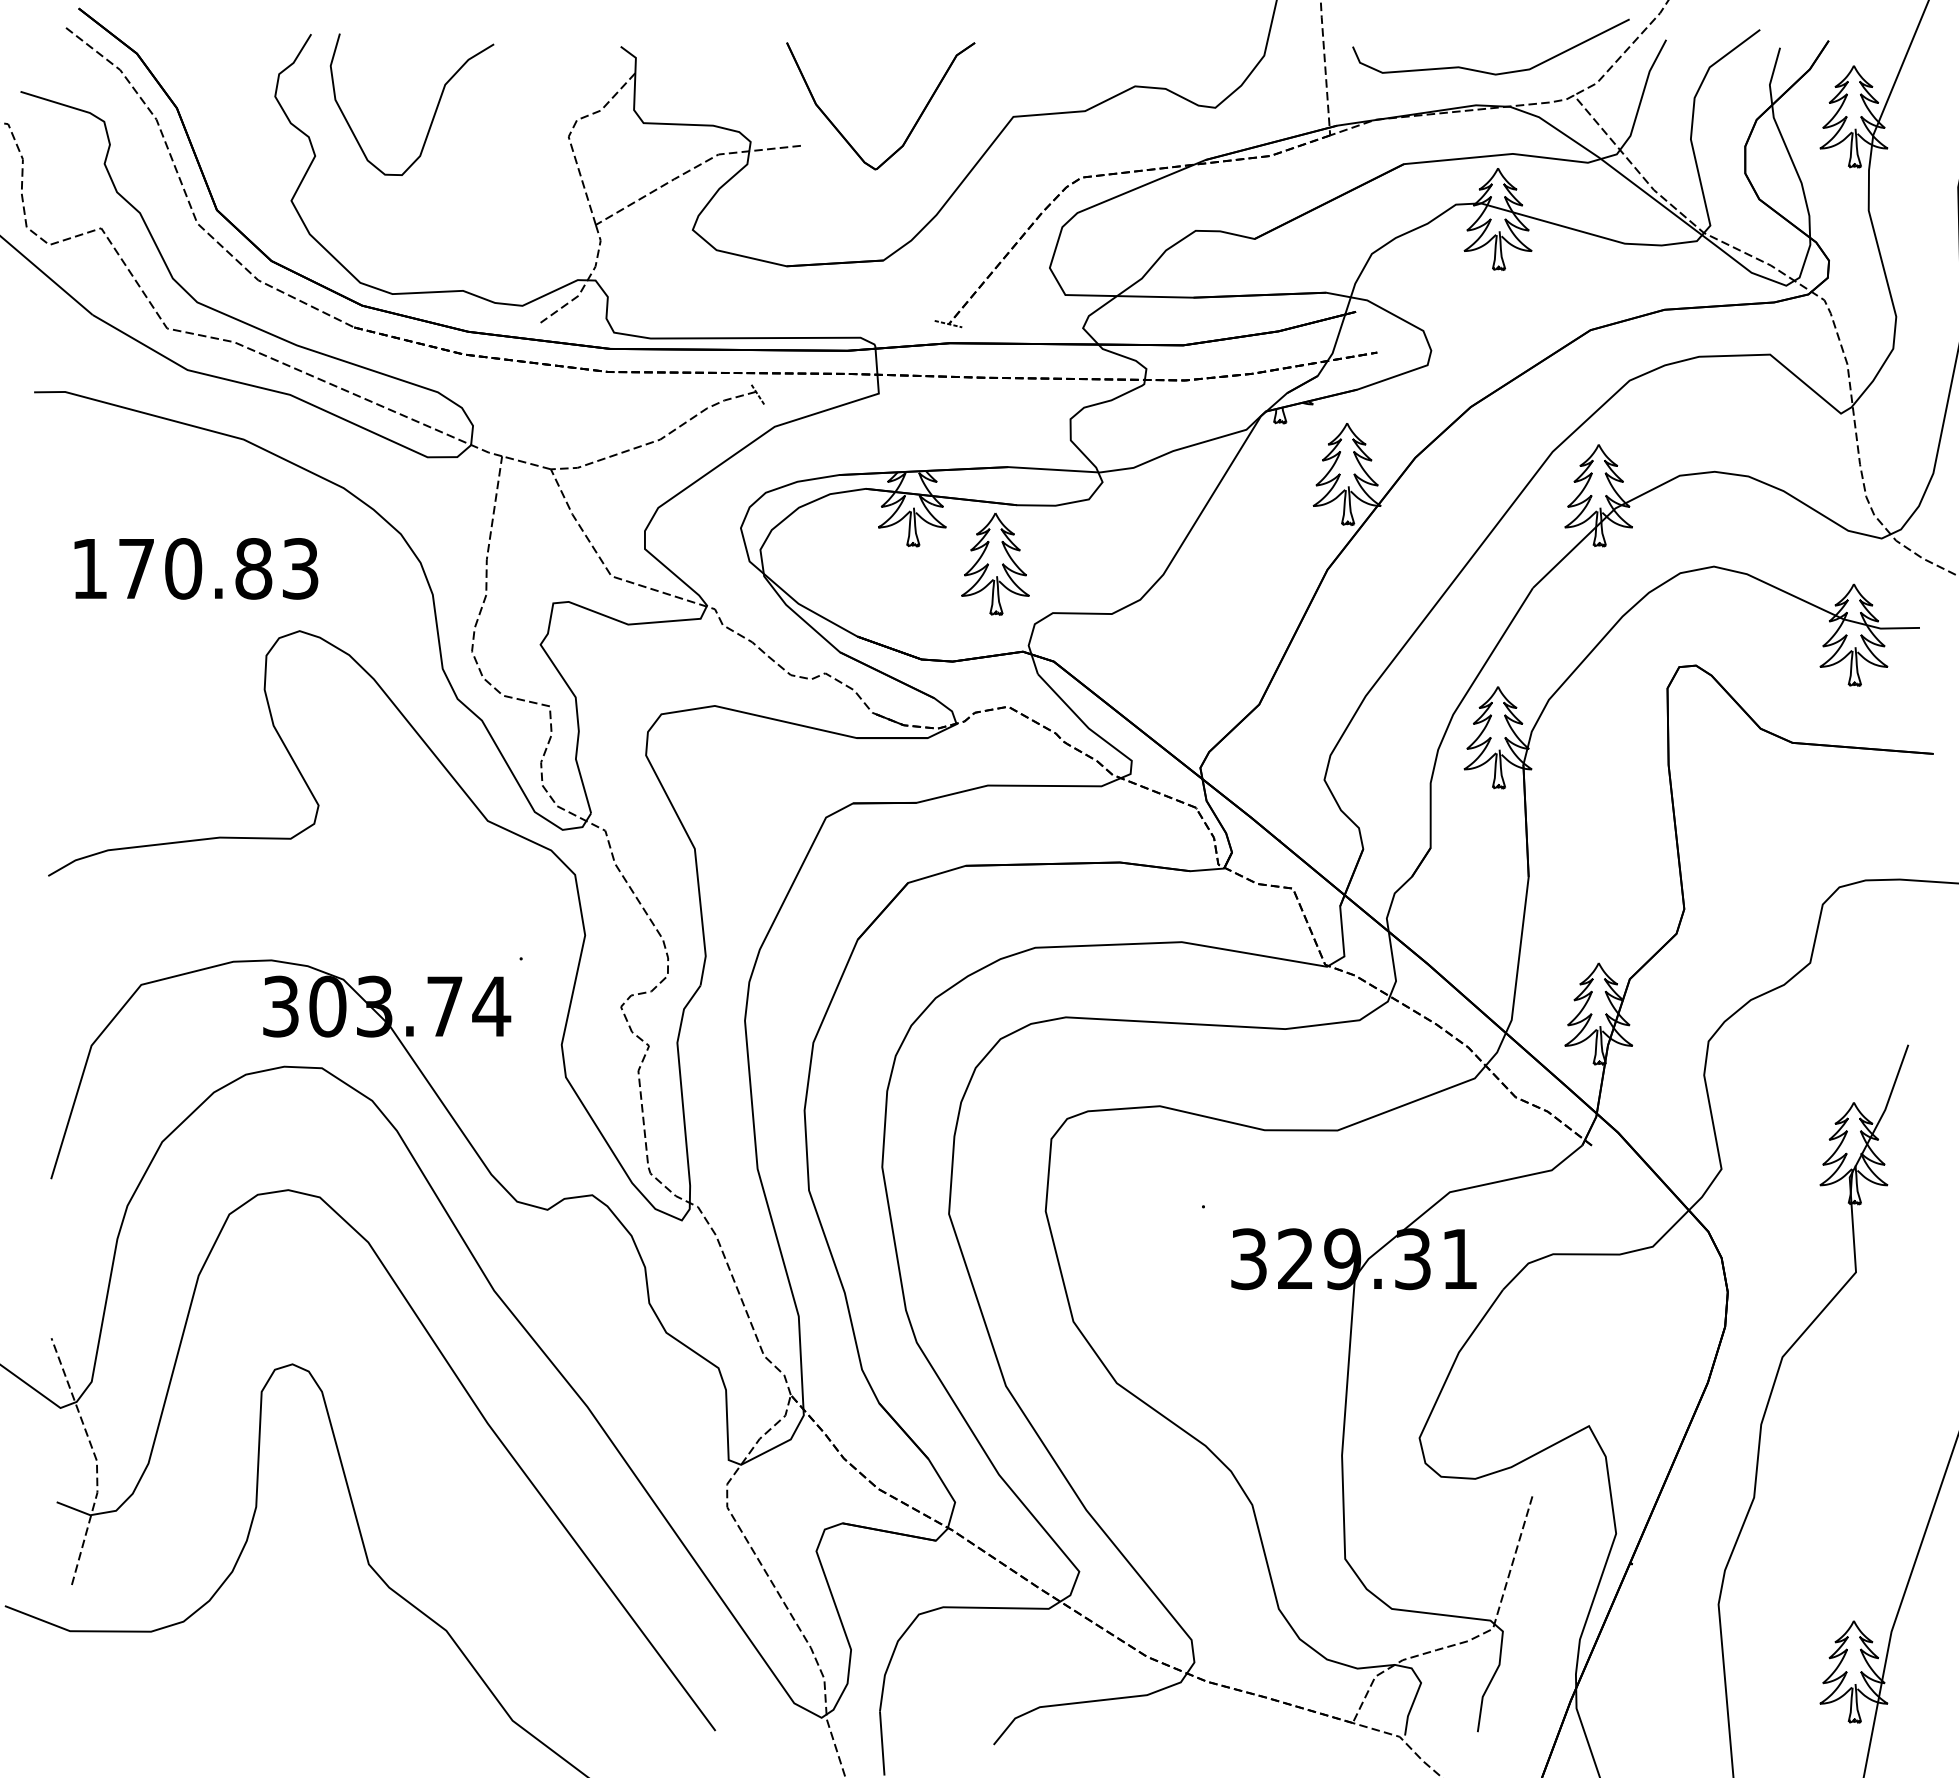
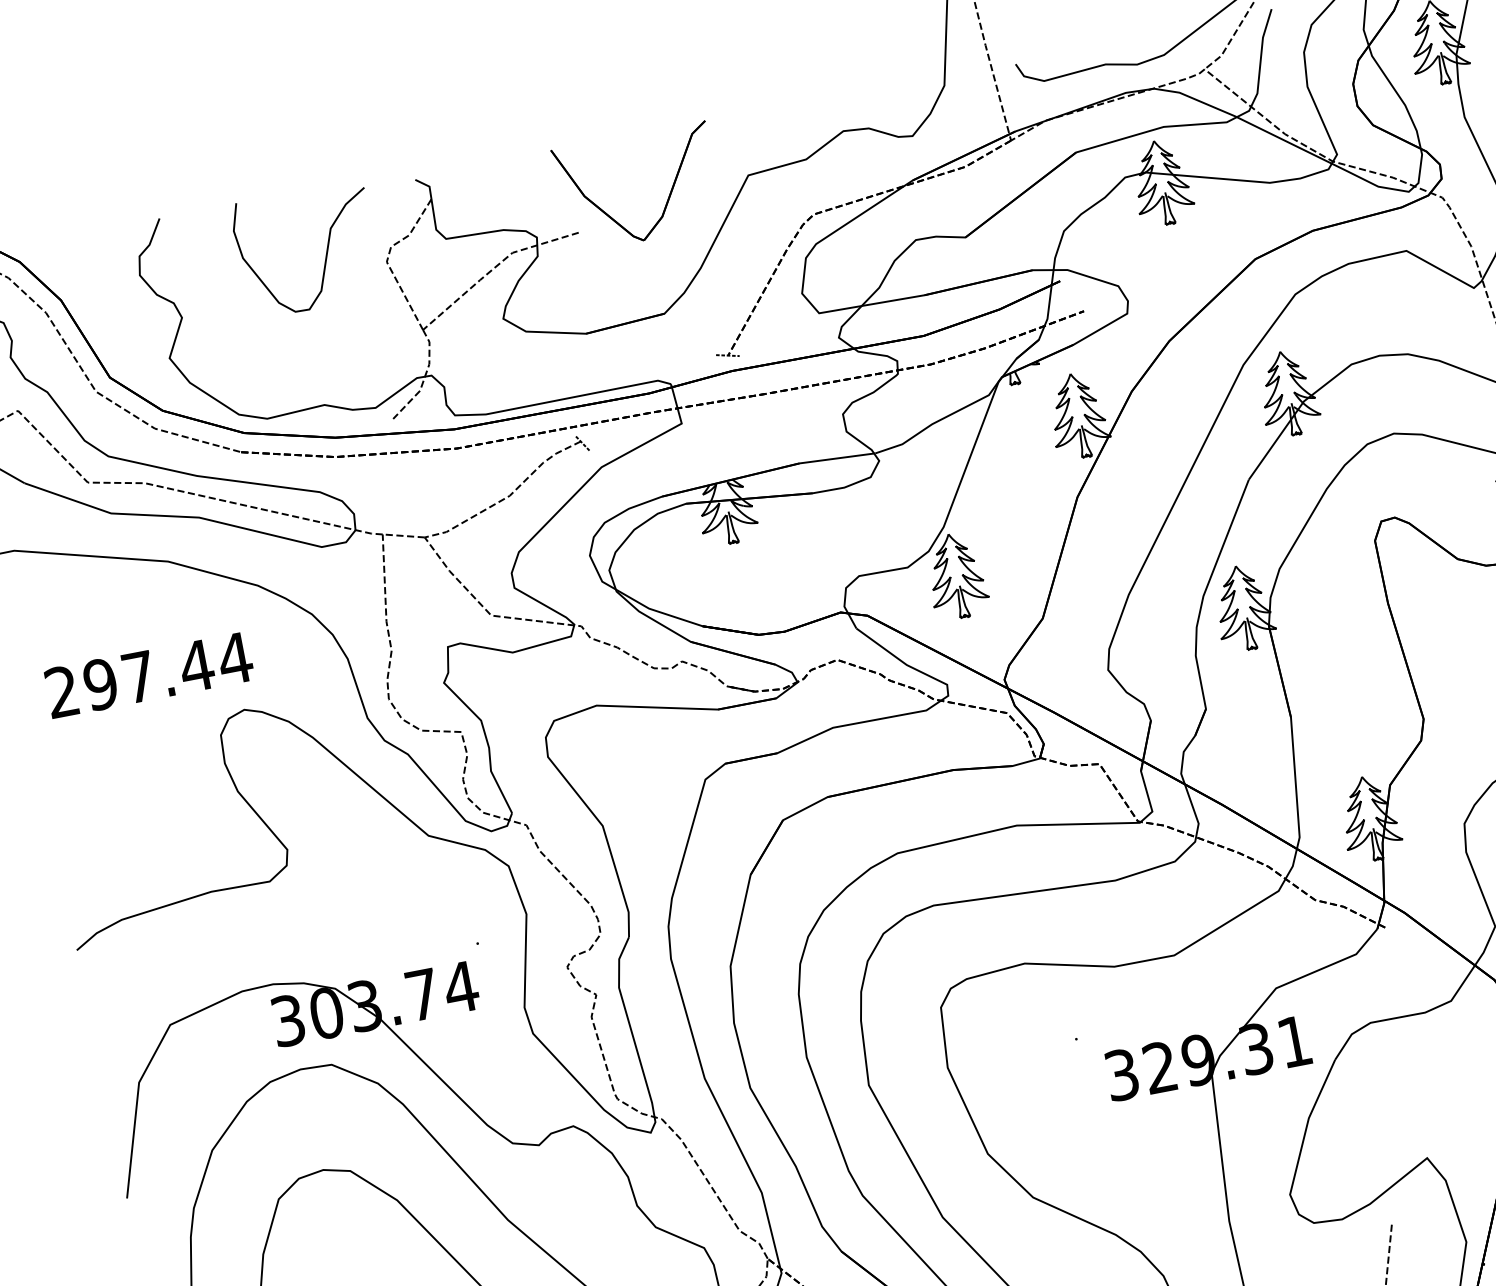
curve: (434, 111) -> (326, 252), moved
part: (995, 564) -> (956, 576), moved
text: (195, 568) -> (148, 674), 170.83 -> 297.44

